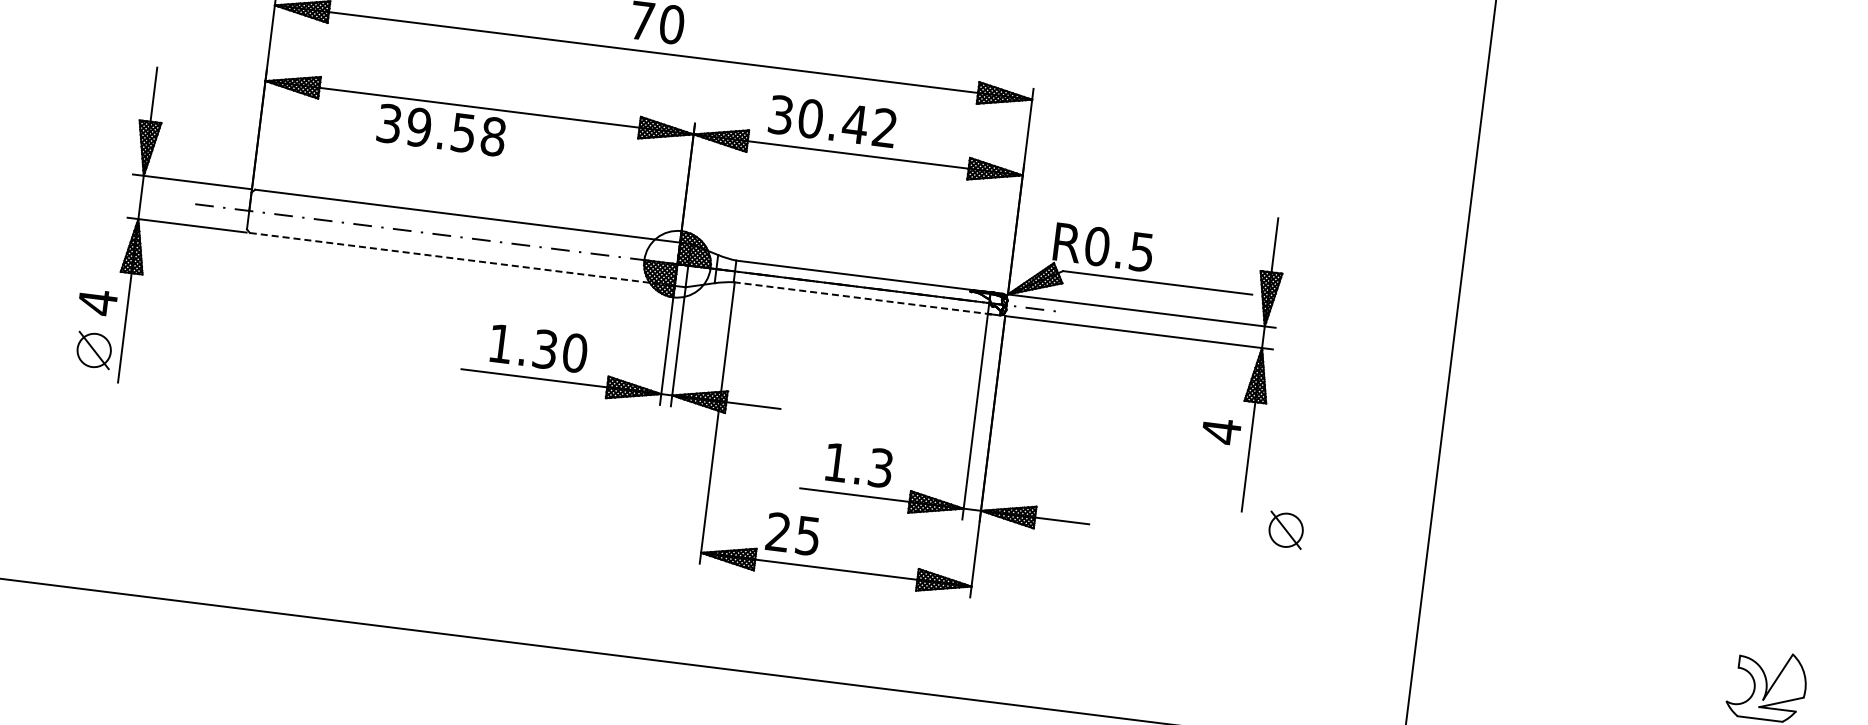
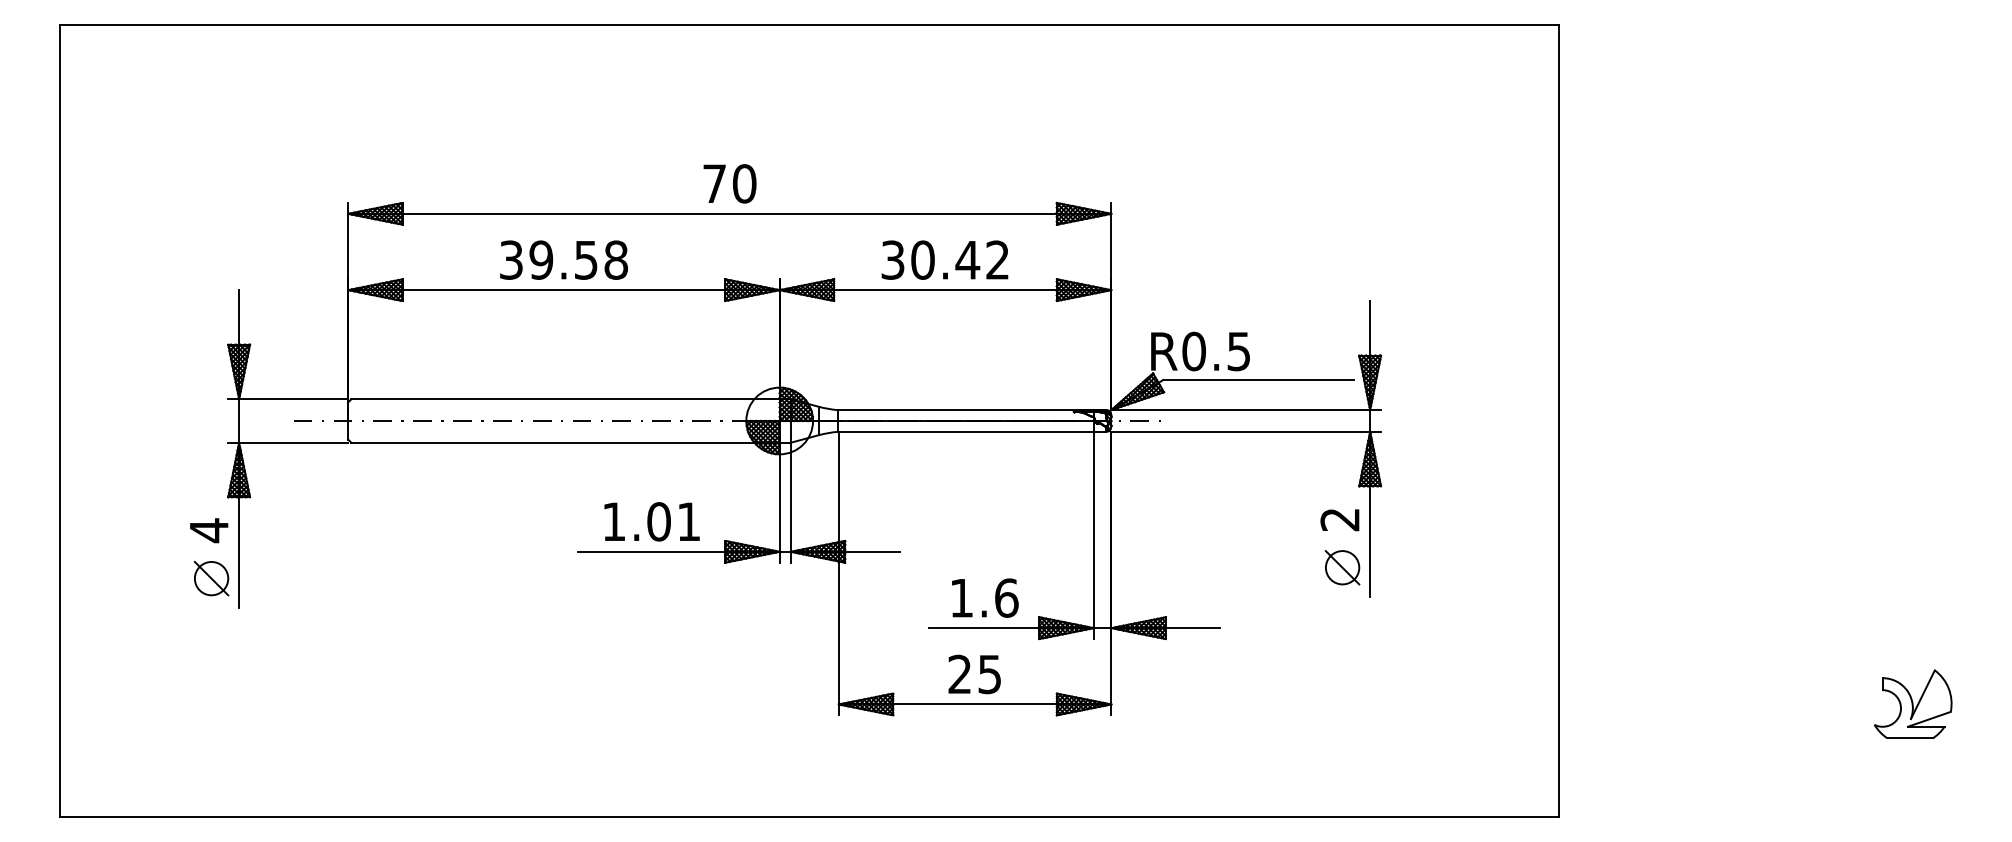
text: (832, 120) -> (944, 259), moved
text: (441, 129) -> (563, 259), moved
line: (463, 259) -> (566, 442), dashed -> solid
line: (861, 297) -> (966, 431), dashed -> solid
text: (559, 350) -> (673, 521), 1.30 -> 1.01
text: (1220, 431) -> (1339, 519), 4 -> 2
text: (880, 467) -> (1006, 597), 1.3 -> 1.6
part: (1286, 530) -> (1342, 567), moved
text: (792, 534) -> (974, 674), moved

